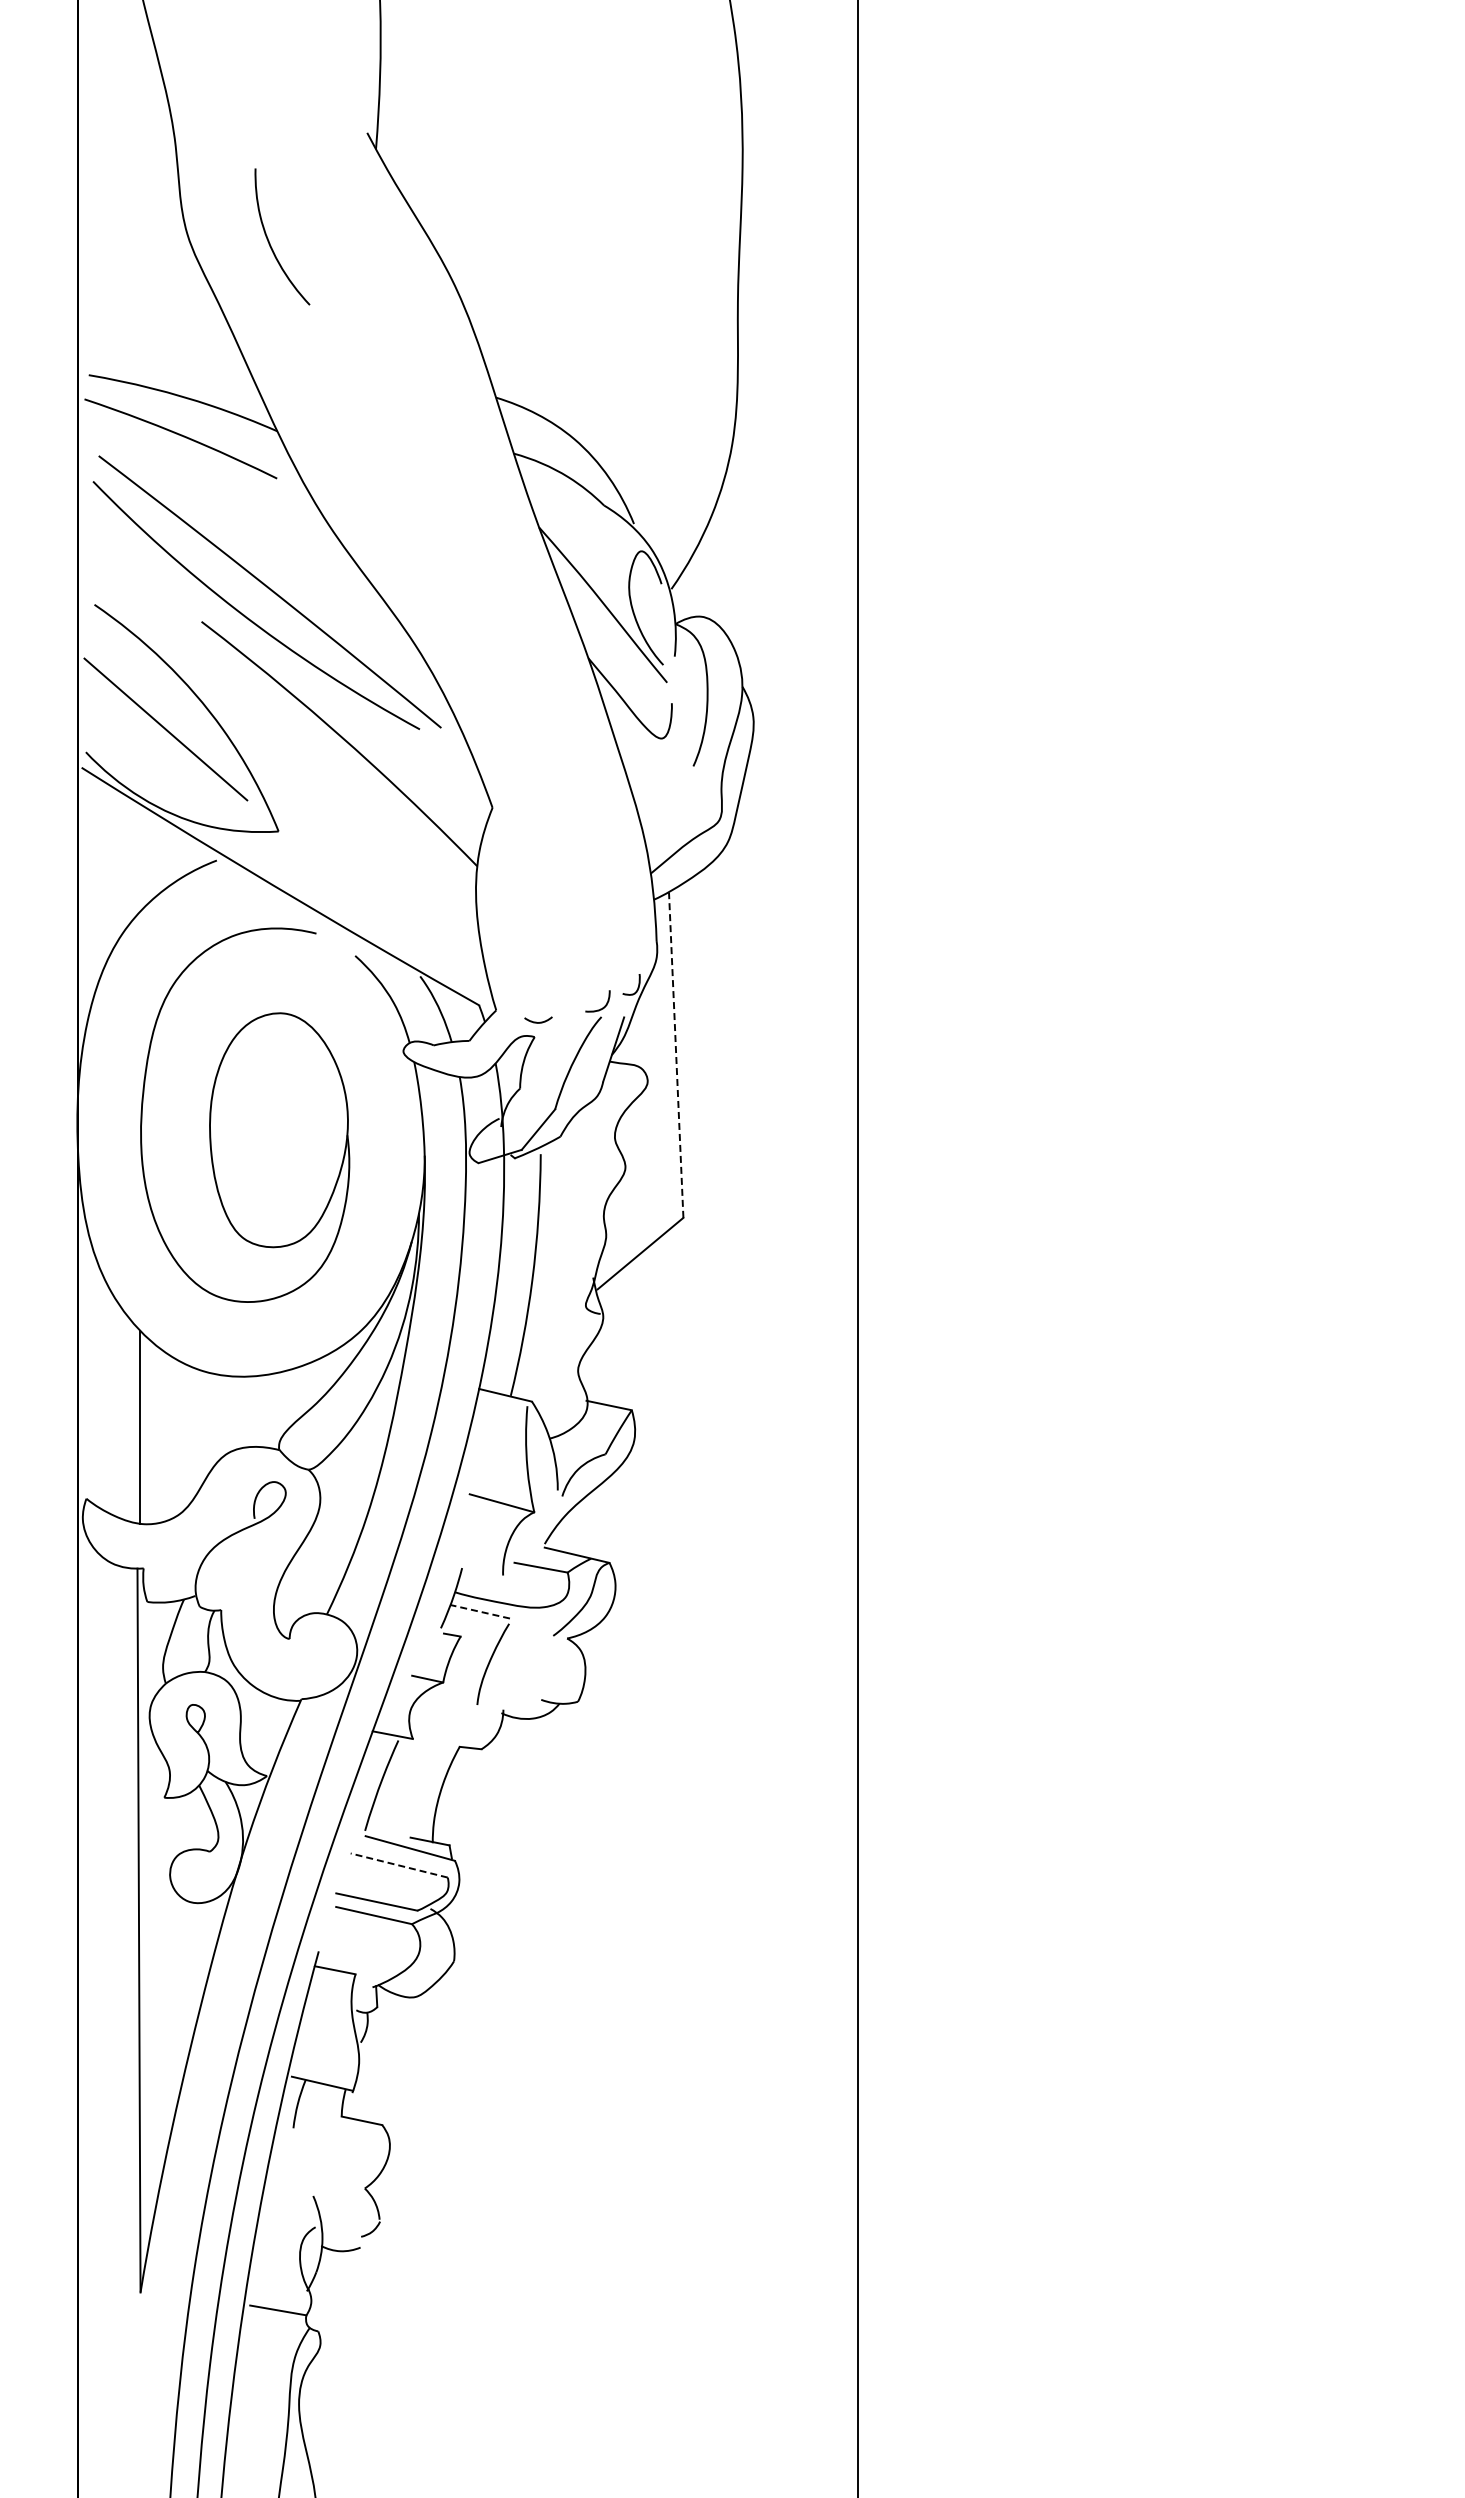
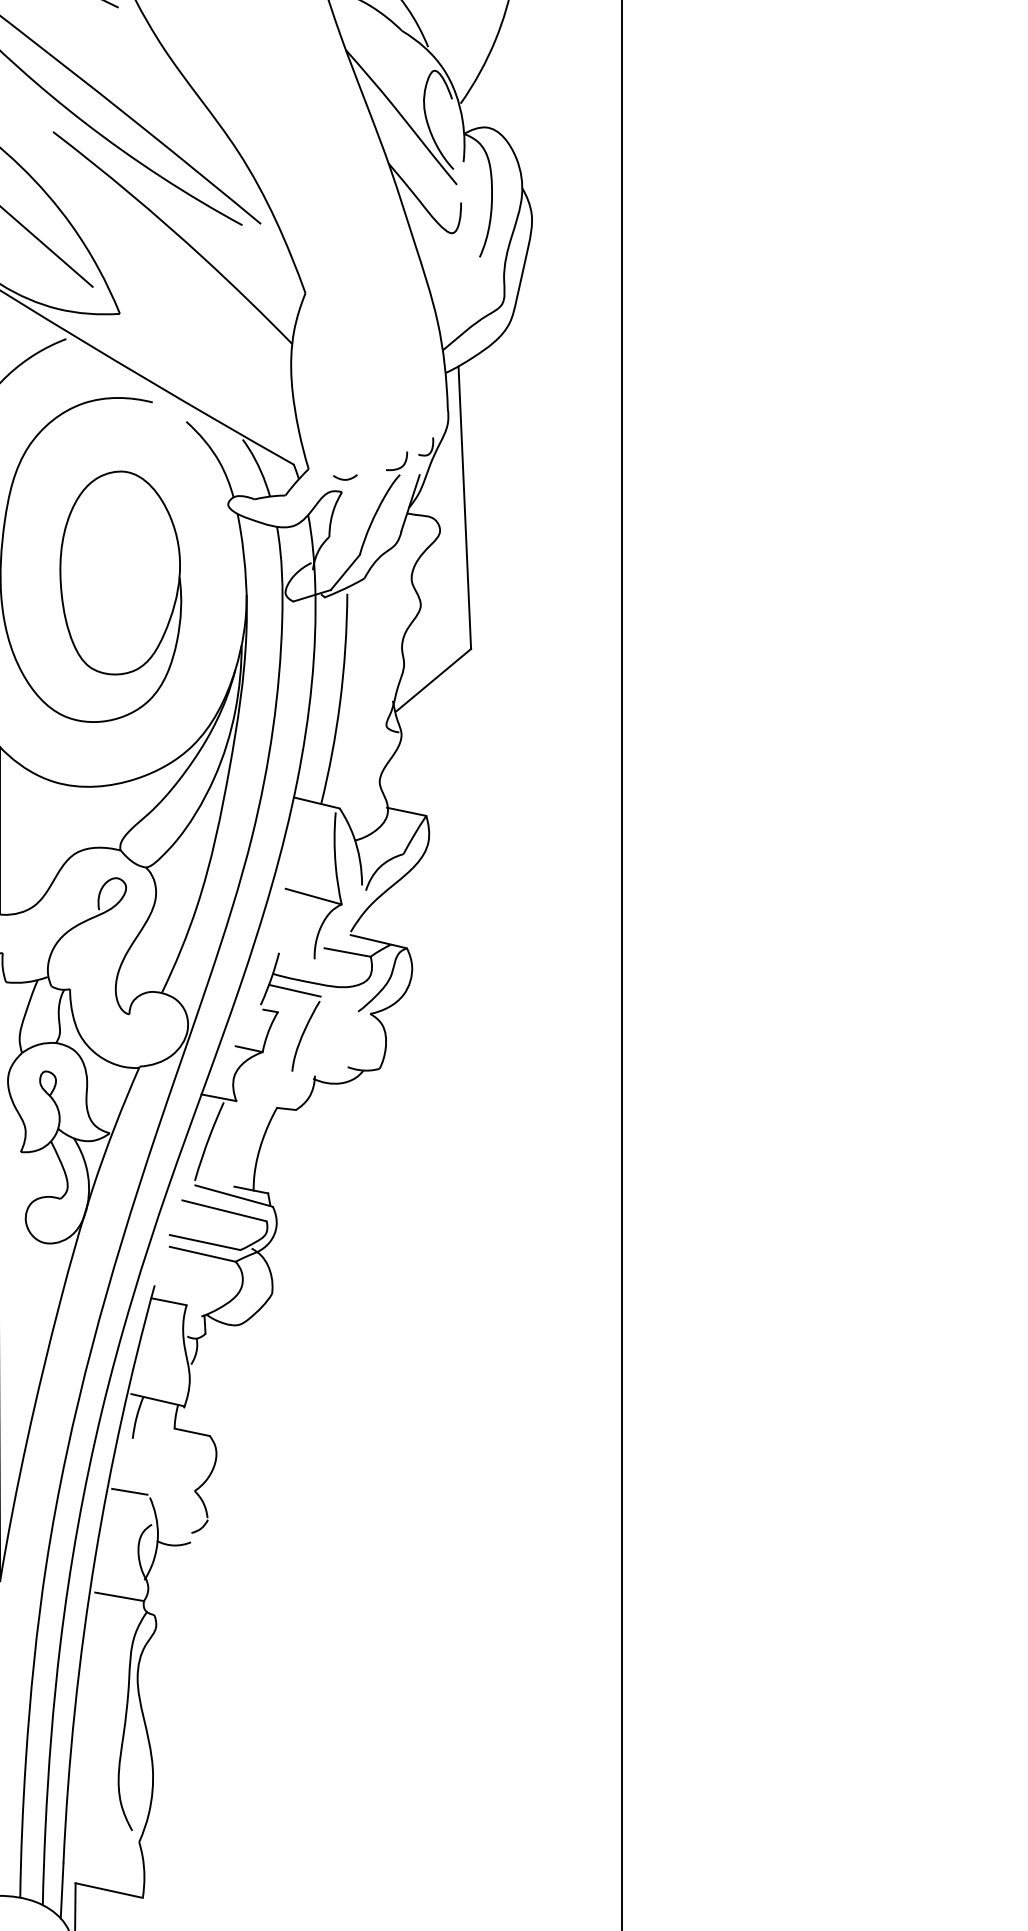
line: (676, 1055) -> (465, 508), dashed -> solid
line: (479, 1611) -> (294, 990), dashed -> solid
line: (398, 1865) -> (223, 1210), dashed -> solid
line: (289, 2189) -> (129, 1491), added

